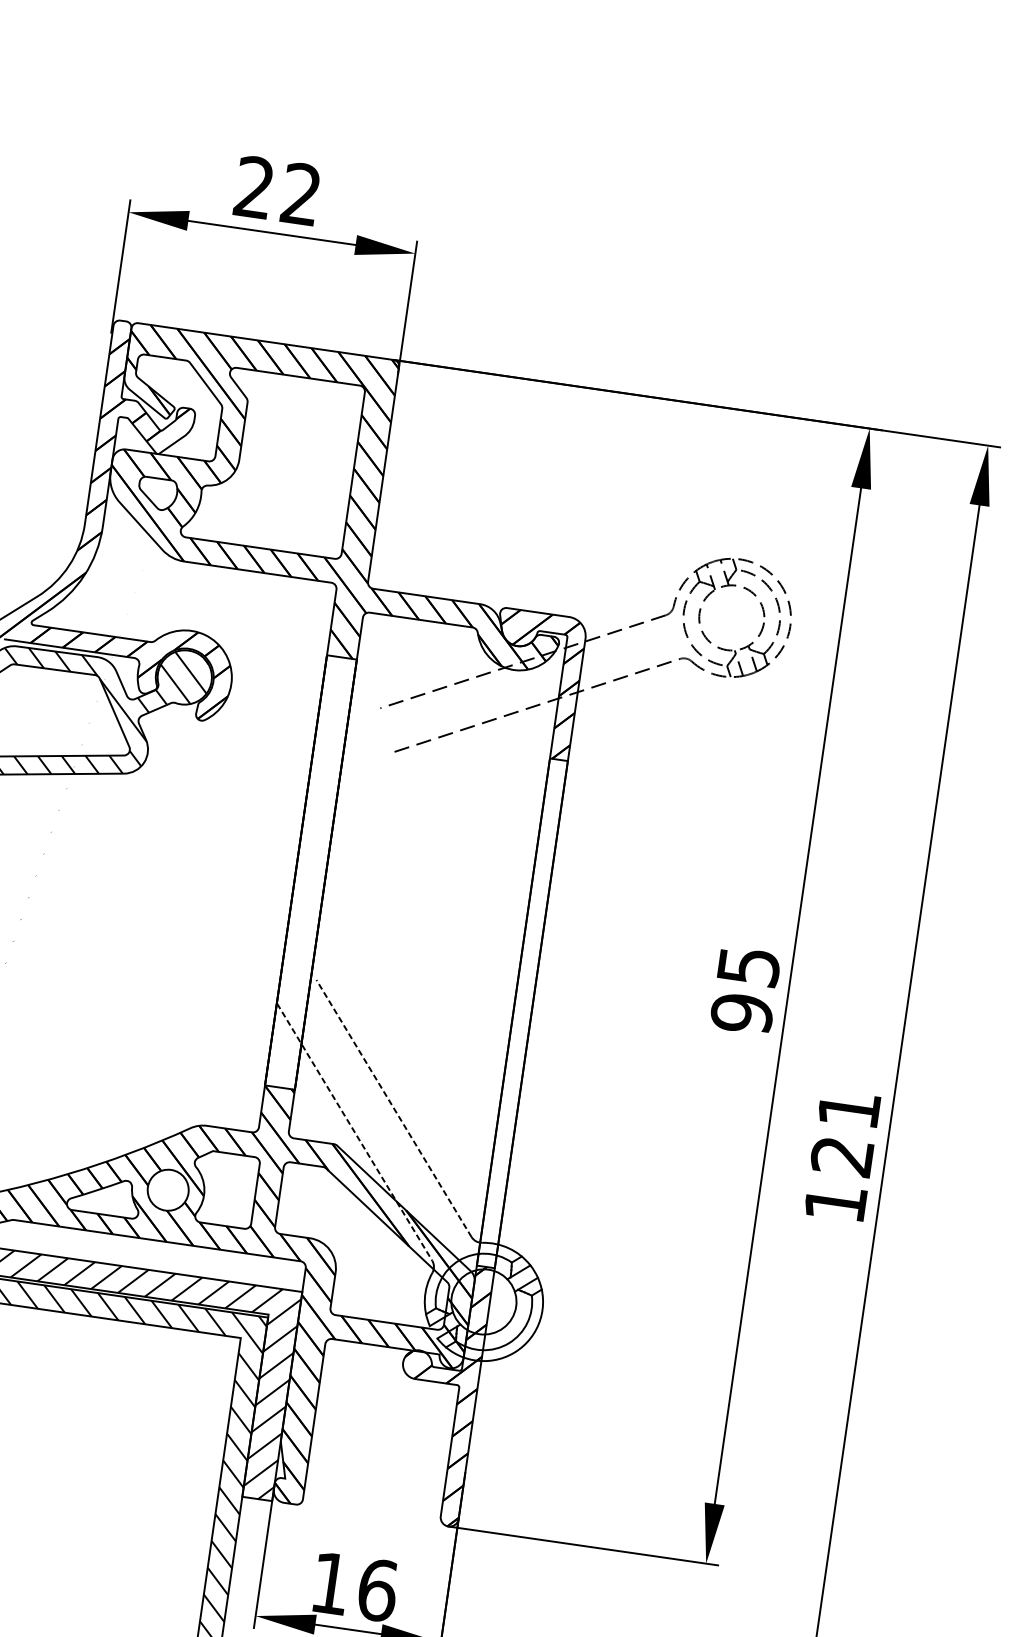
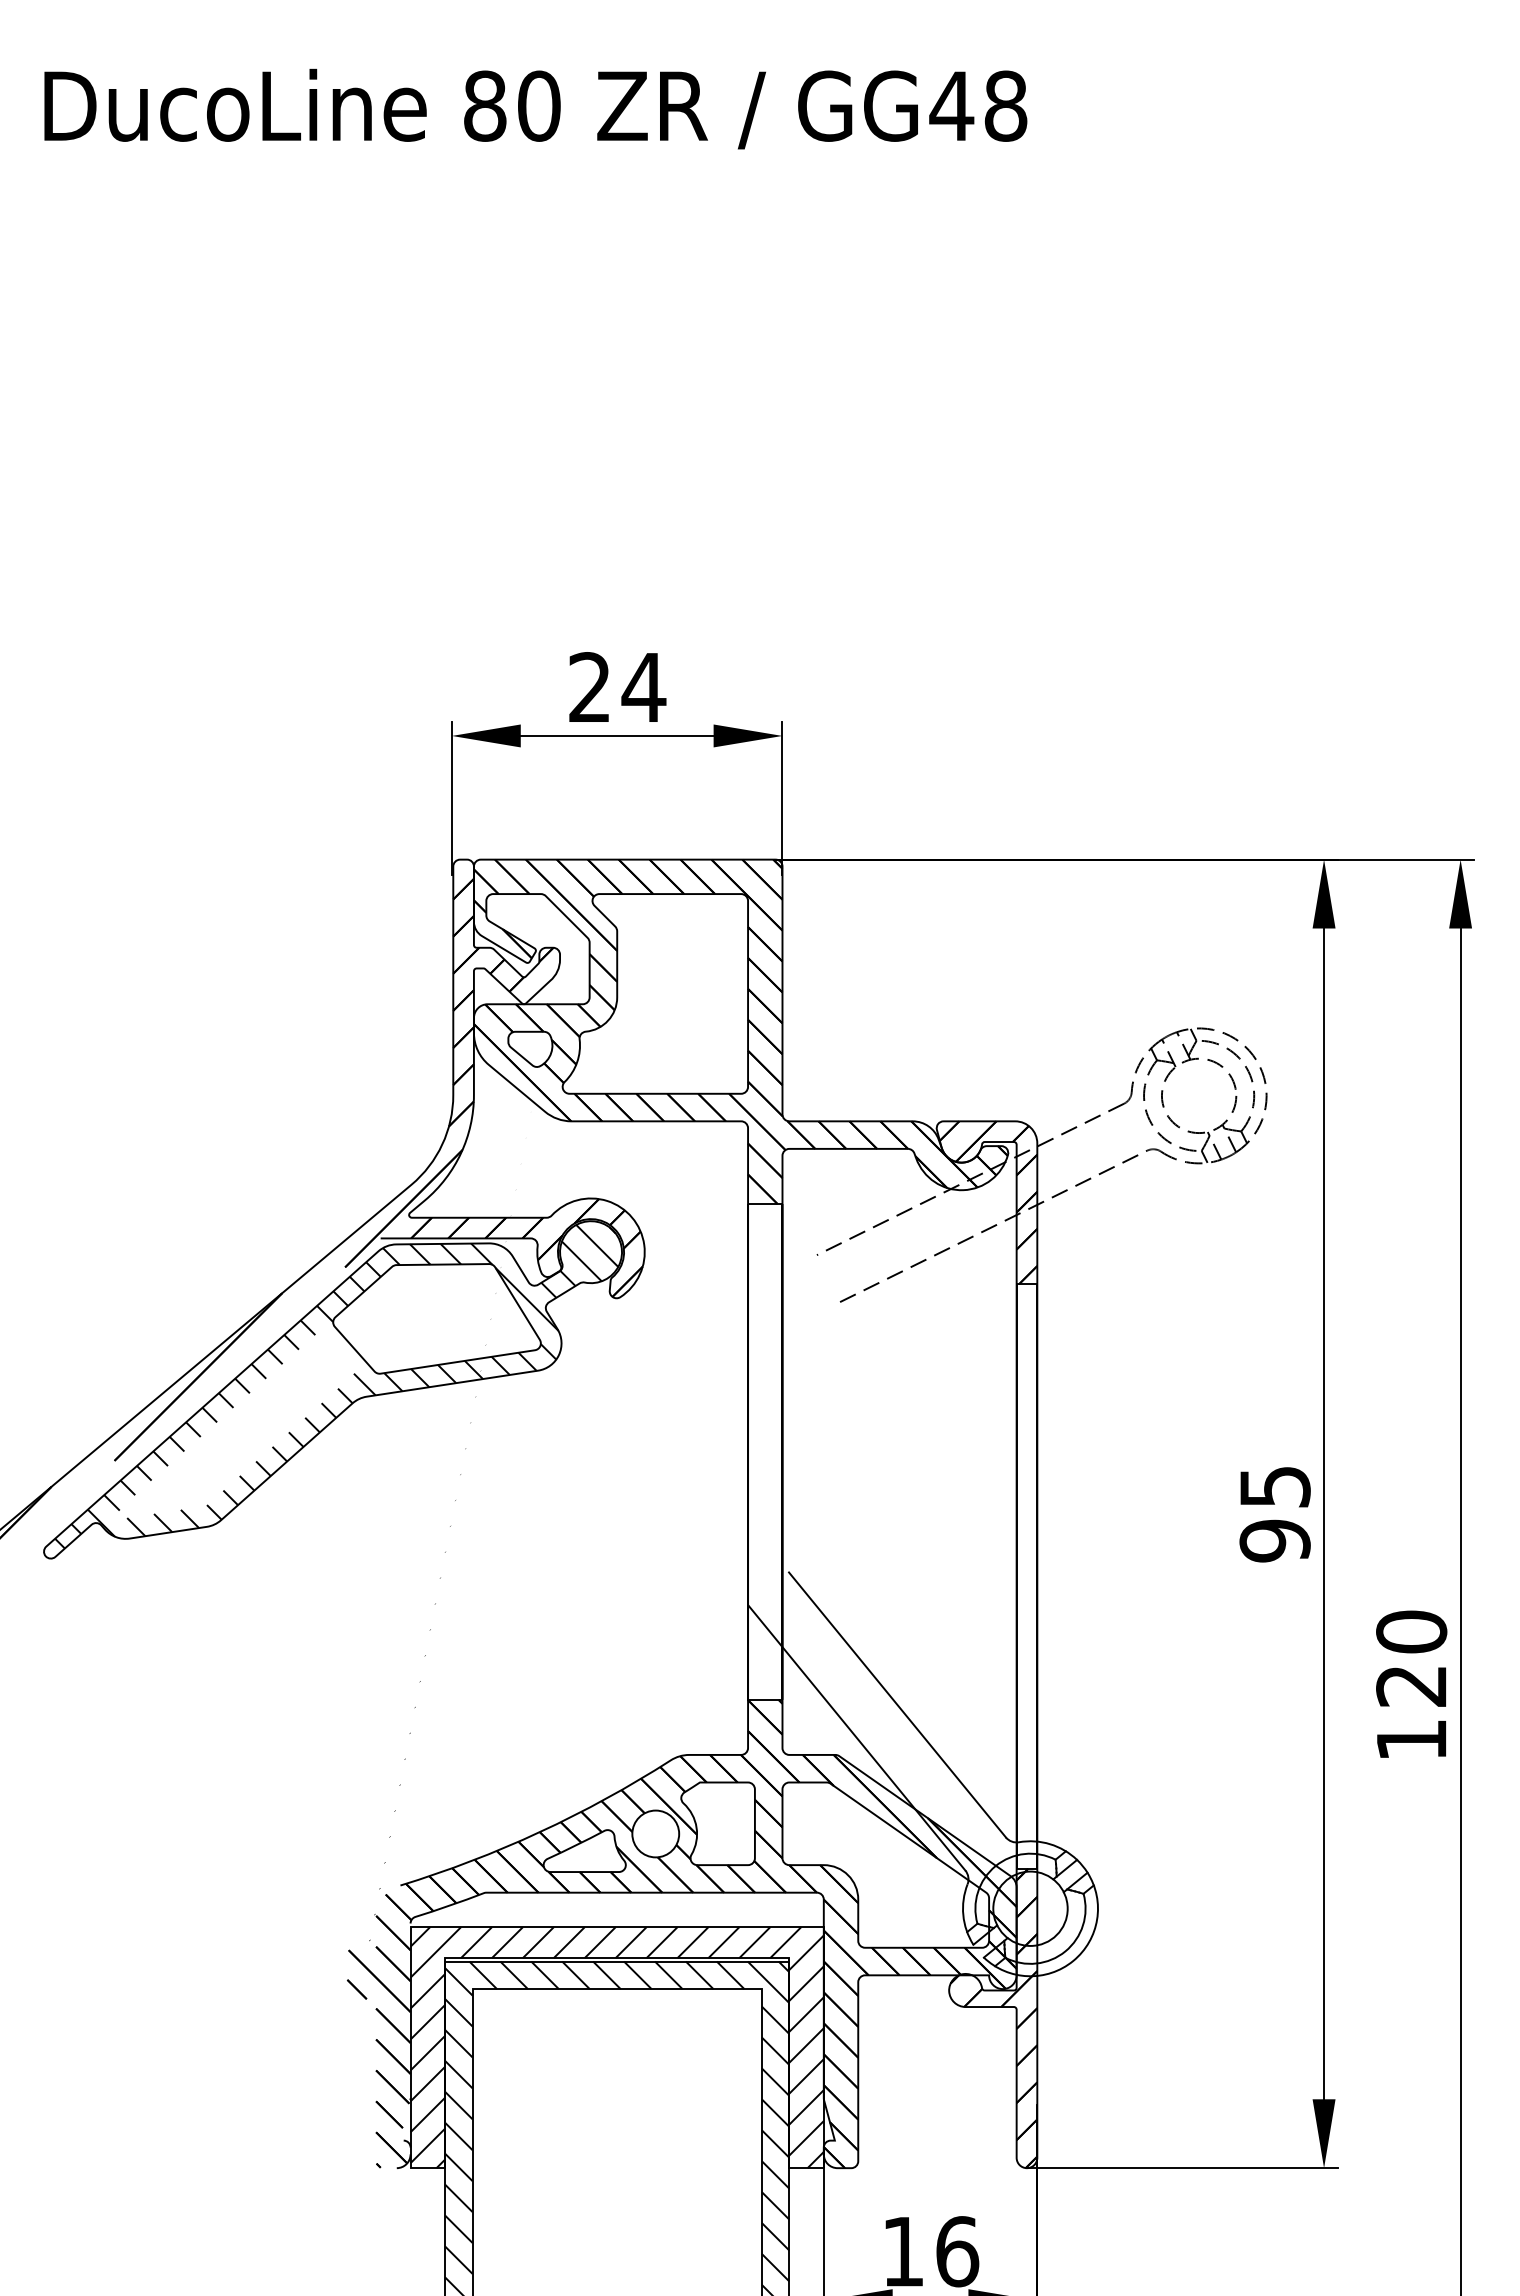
text: (301, 193) -> (643, 686), 22 -> 24
line: (394, 1108) -> (897, 1704), dashed -> solid
text: (849, 1109) -> (1411, 1631), 121 -> 120
line: (355, 1132) -> (857, 1738), dashed -> solid

